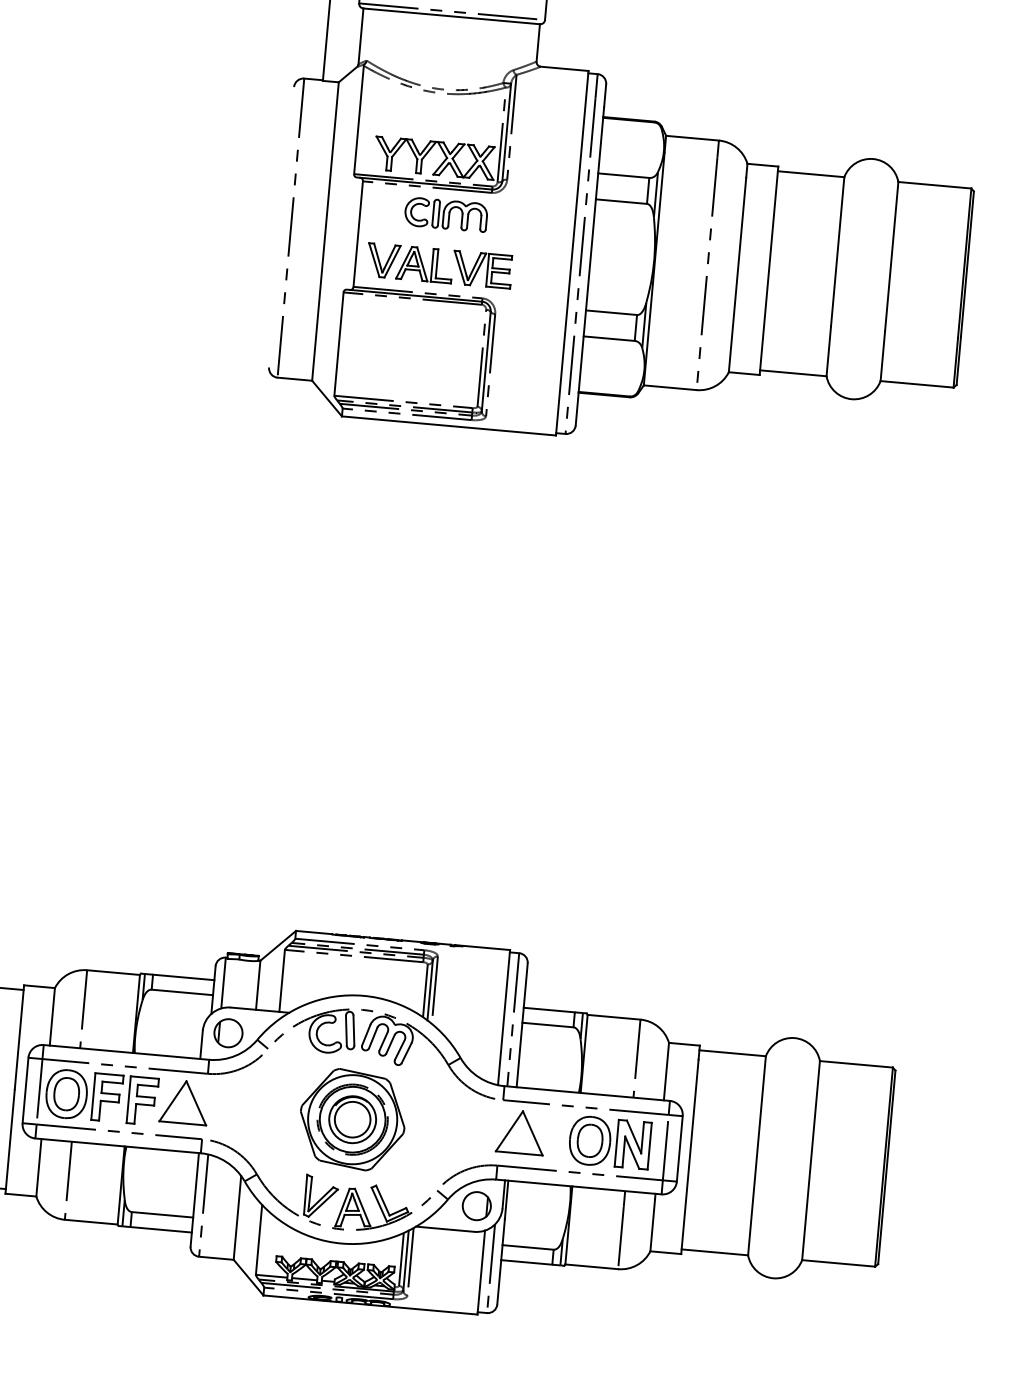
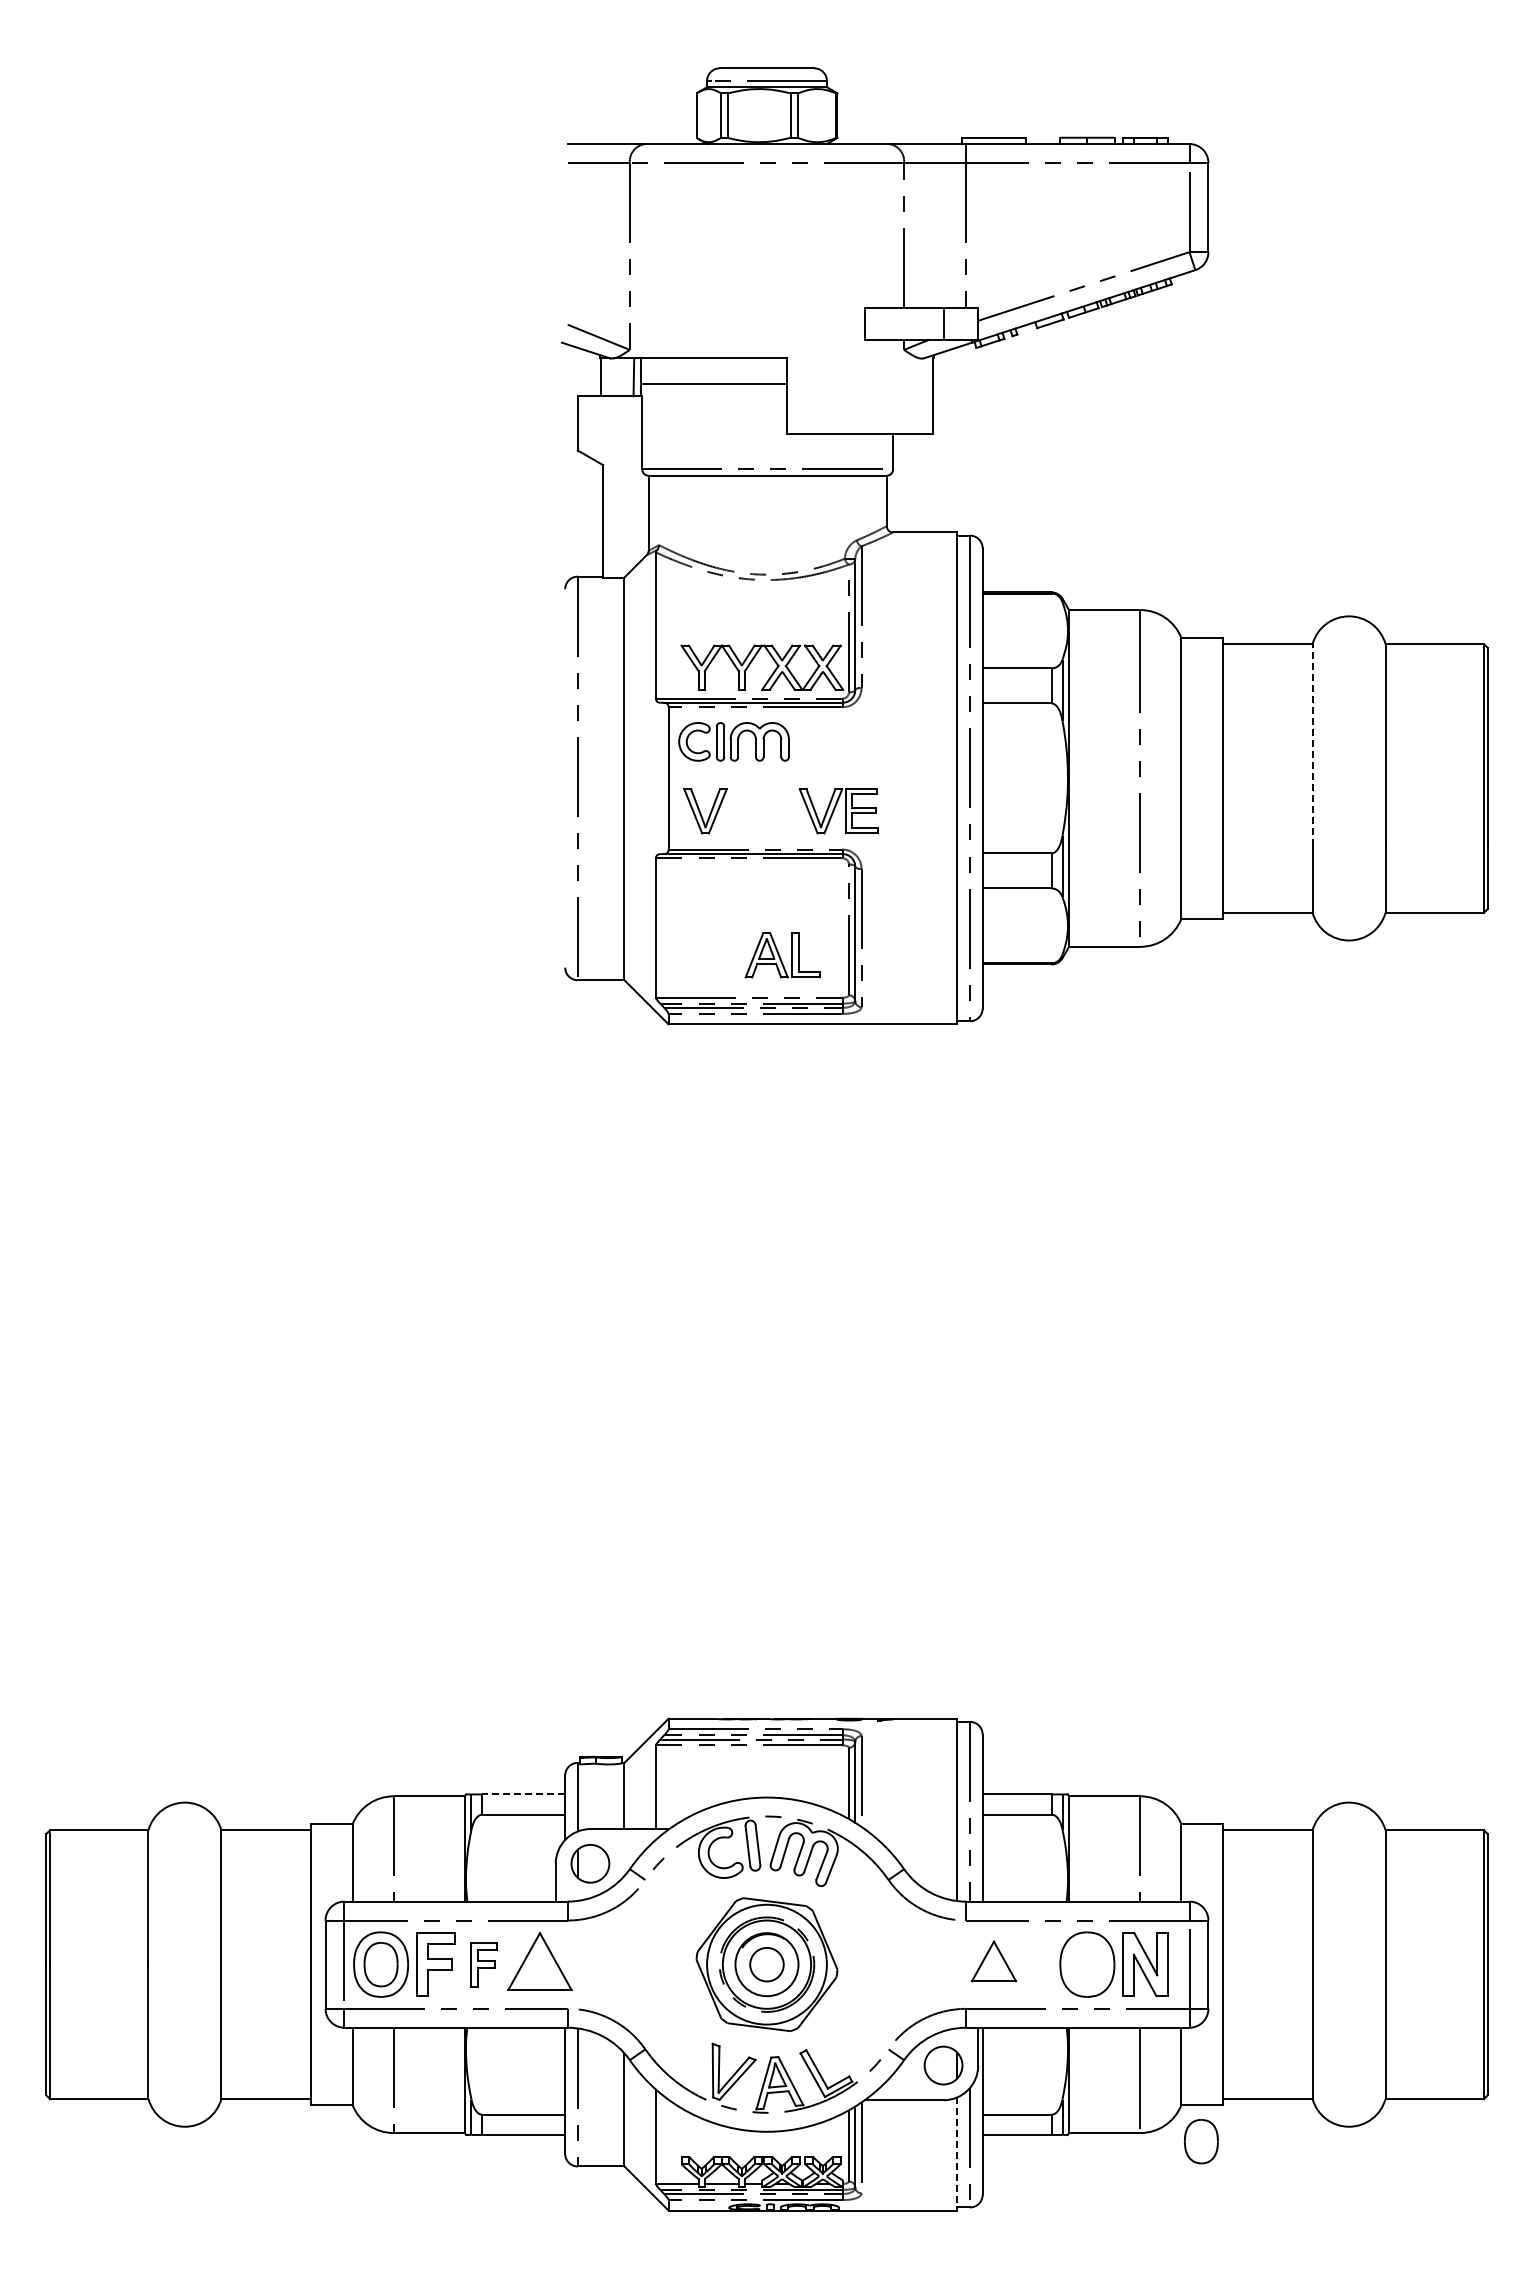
part: (445, 214) -> (733, 741), moved
line: (837, 251) -> (1312, 744), solid -> dashed
part: (424, 264) -> (782, 955), moved
line: (183, 977) -> (523, 1794), solid -> dashed
part: (142, 1100) -> (483, 1964), size x0.7
circle: (352, 1119) -> (766, 1964), size x0.7
part: (520, 1132) -> (993, 1961), size x0.7
part: (590, 1140) -> (1201, 2141), moved
line: (481, 1272) -> (957, 2154), solid -> dashed

